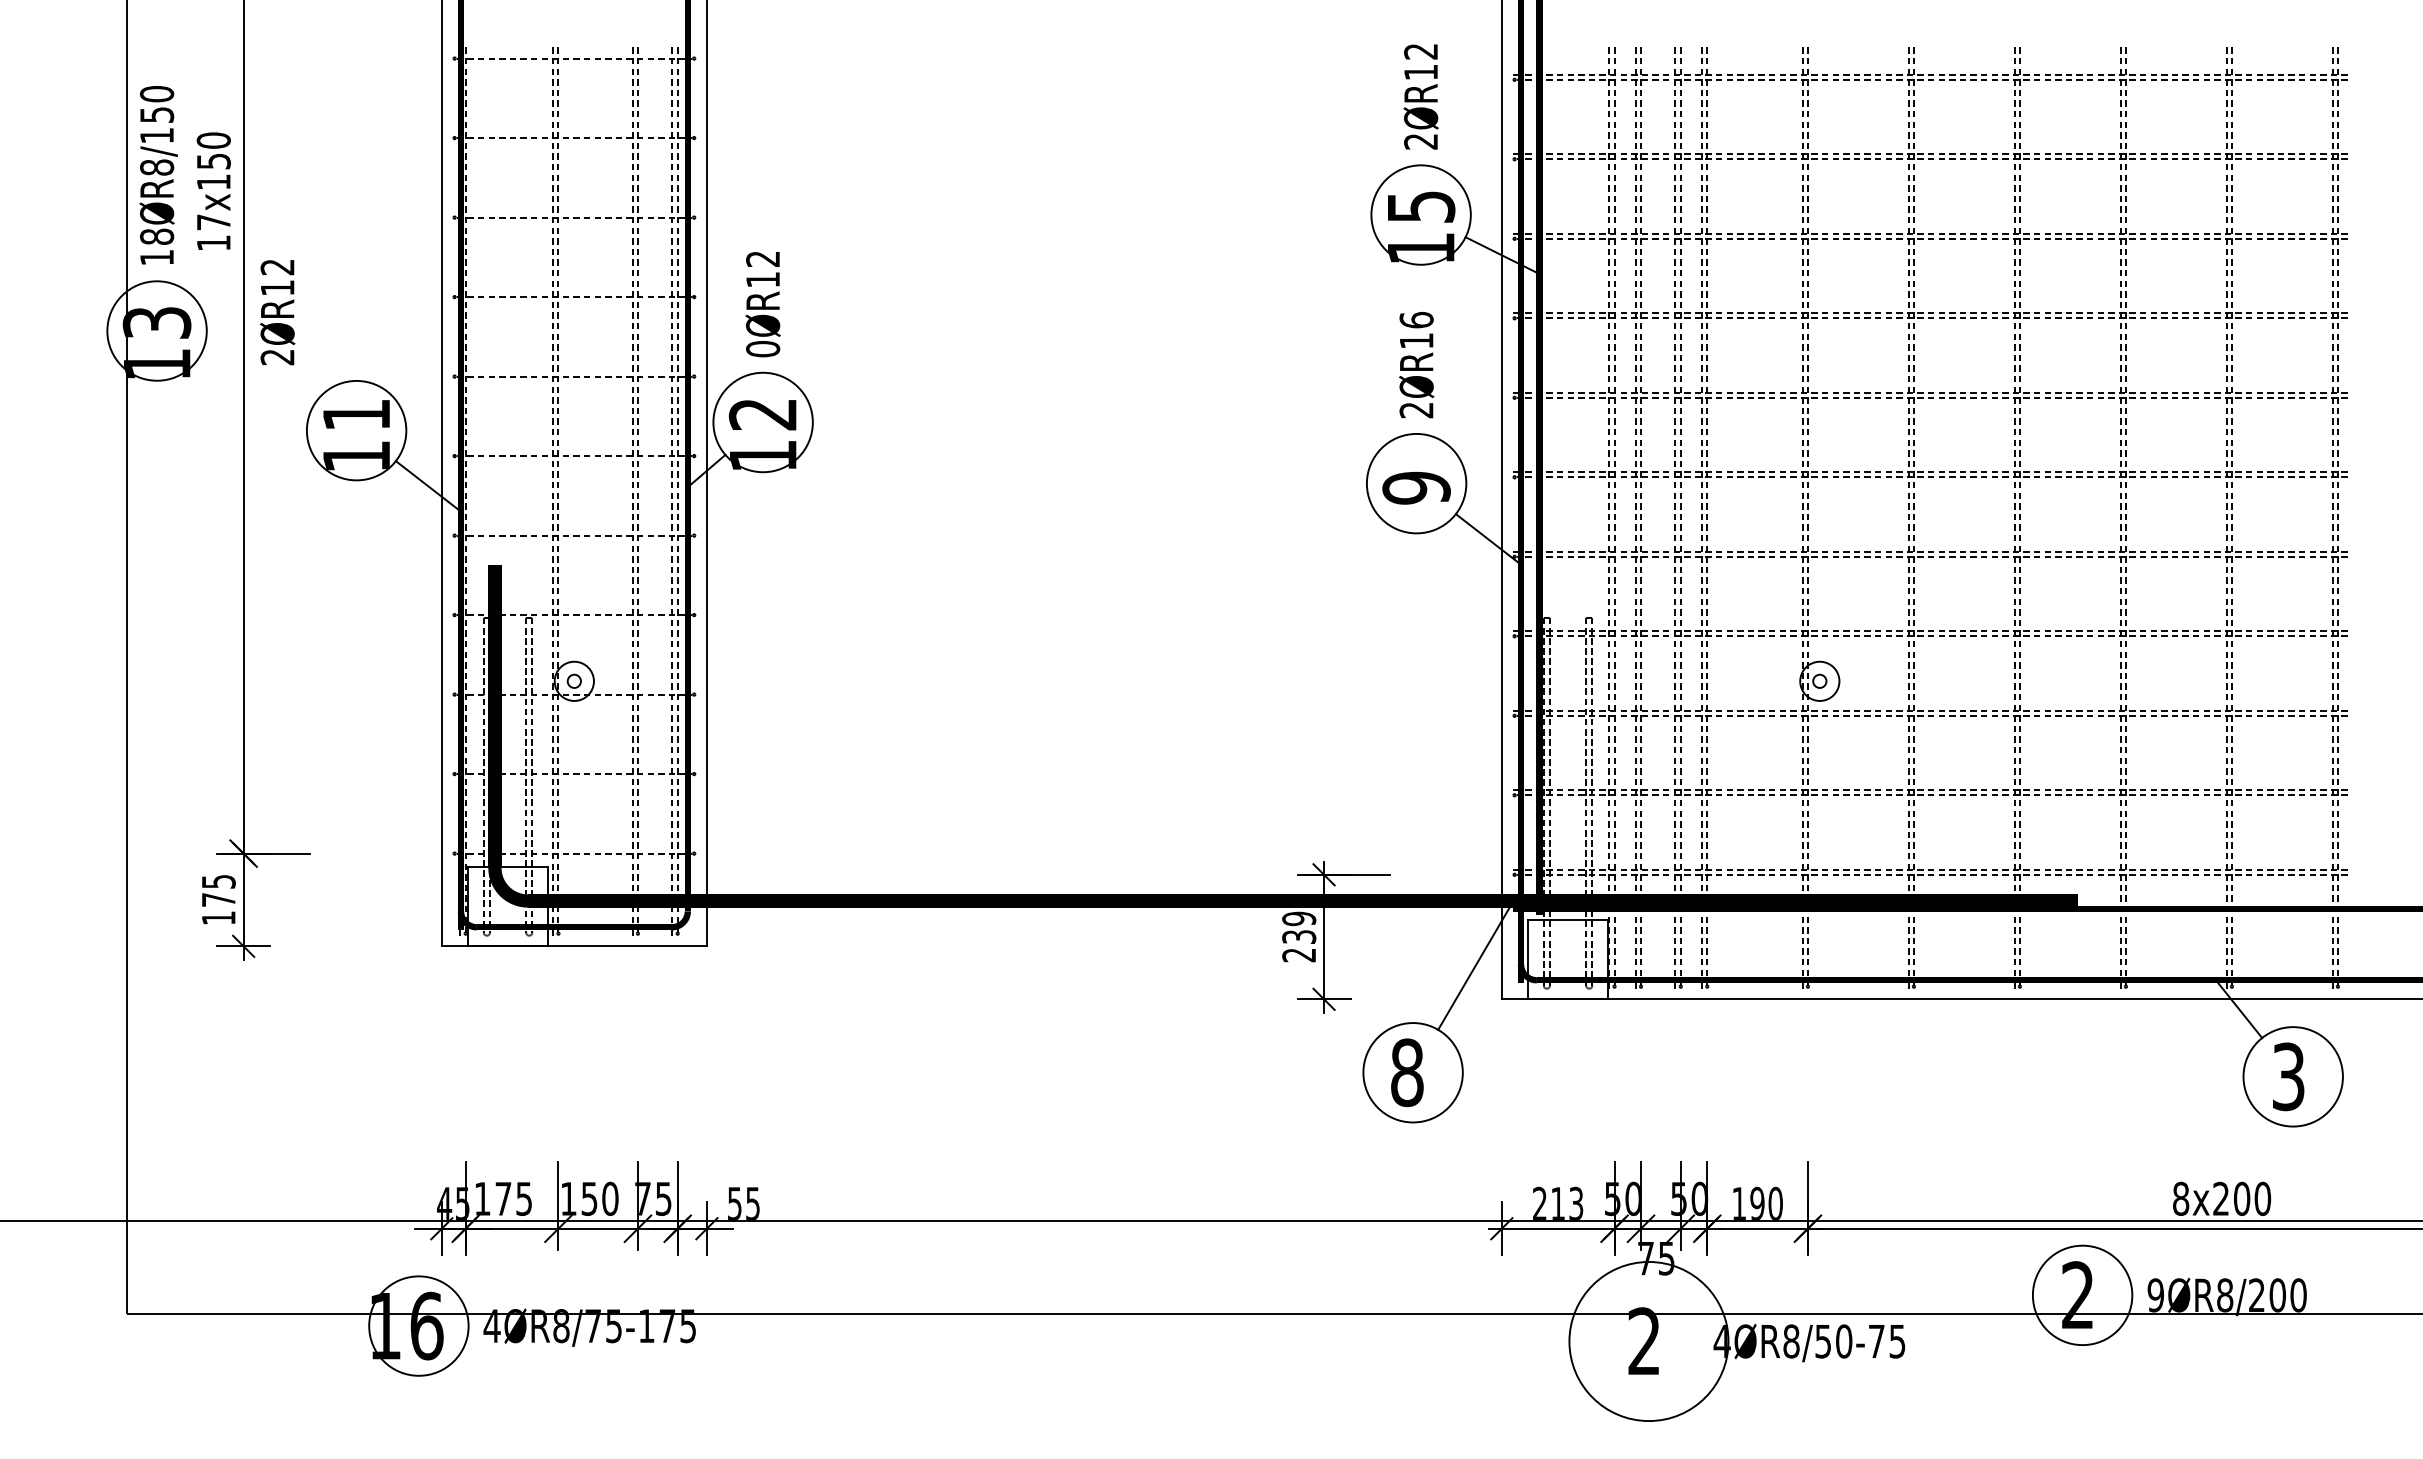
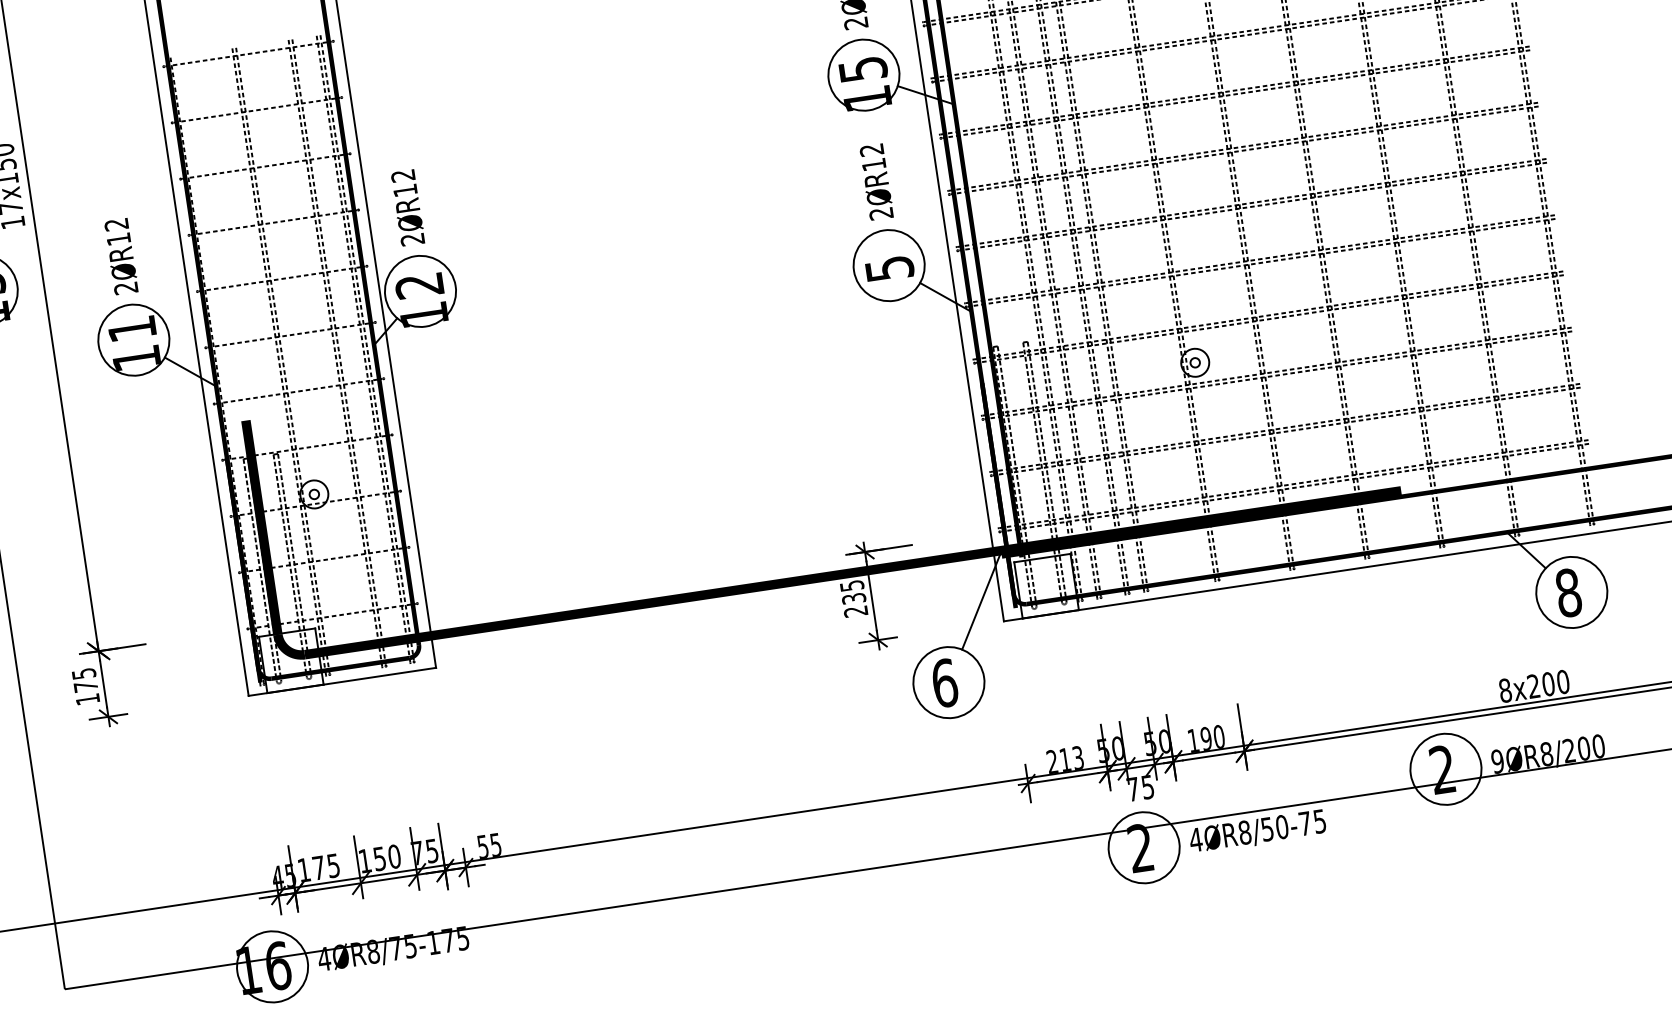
text: (277, 312) -> (121, 256), moved
text: (1416, 319) -> (871, 149), 2ØR16 -> 2ØR12
text: (763, 349) -> (413, 239), 0ØR12 -> 2ØR12
text: (1416, 487) -> (889, 268), 9 -> 5
text: (1299, 918) -> (852, 585), 239 -> 235
text: (1407, 1072) -> (944, 683), 8 -> 6
text: (2288, 1076) -> (1568, 592), 3 -> 8
circle: (1648, 1341) -> (1143, 847), size x0.62

